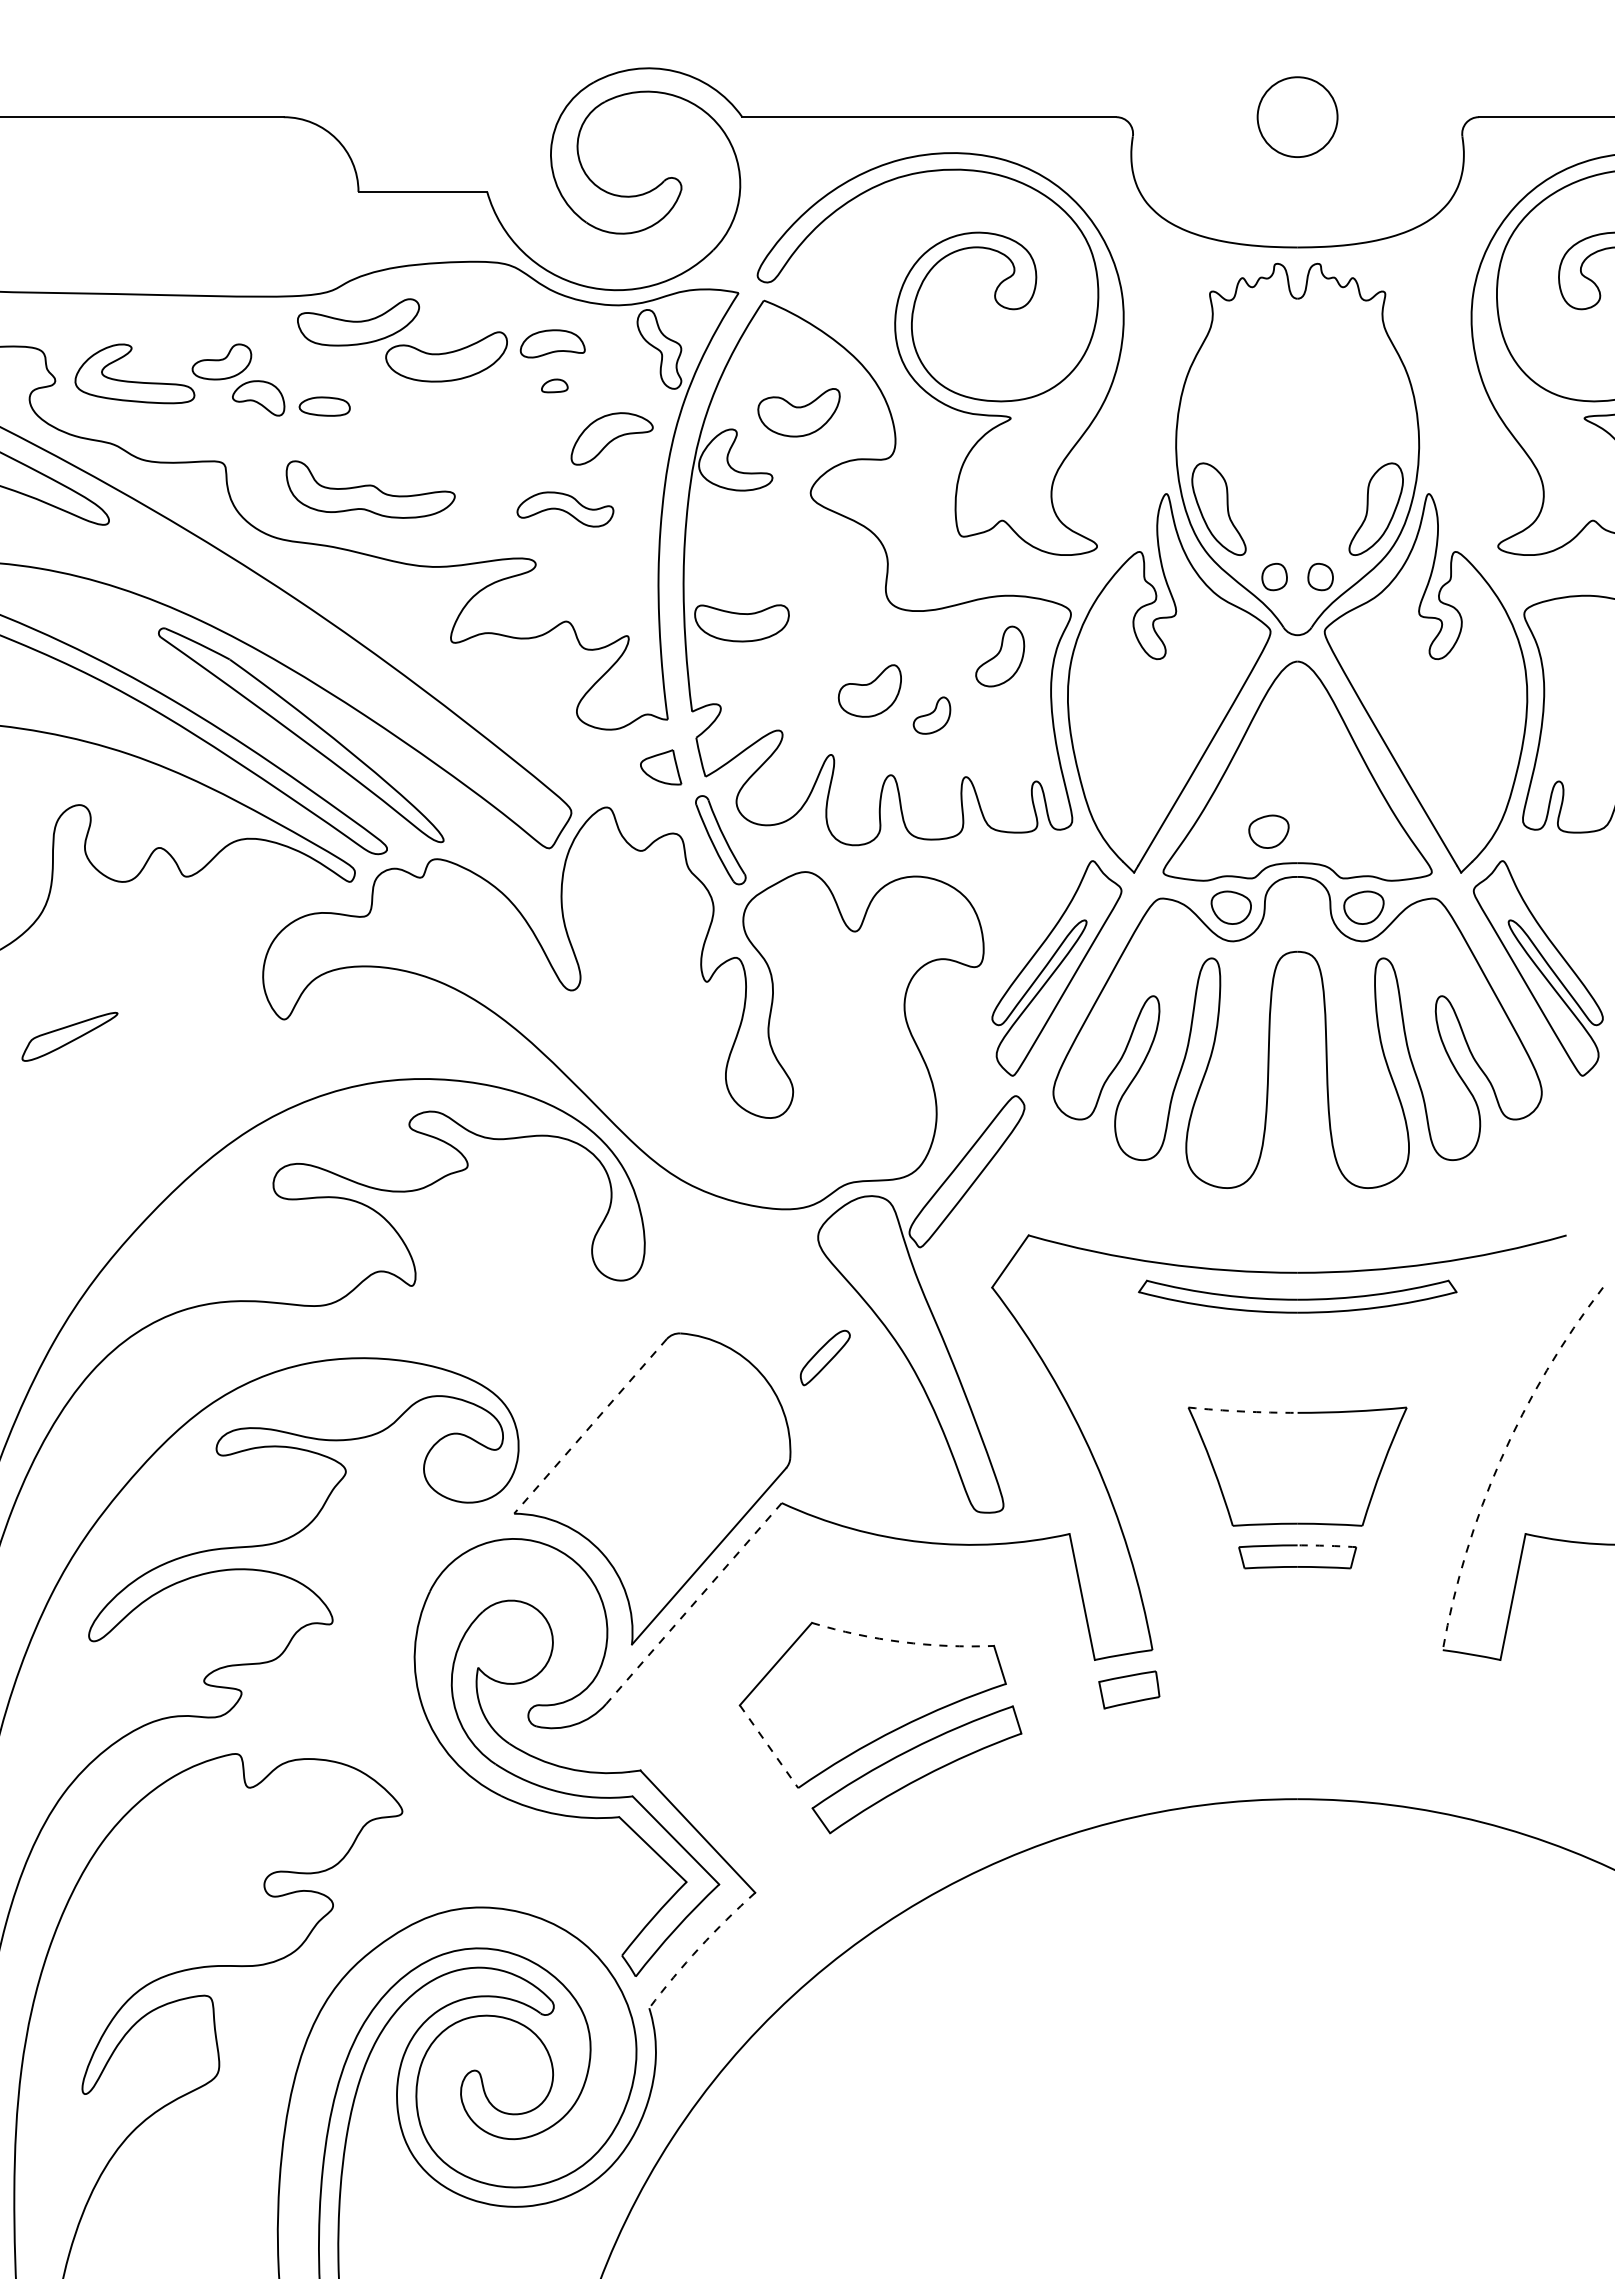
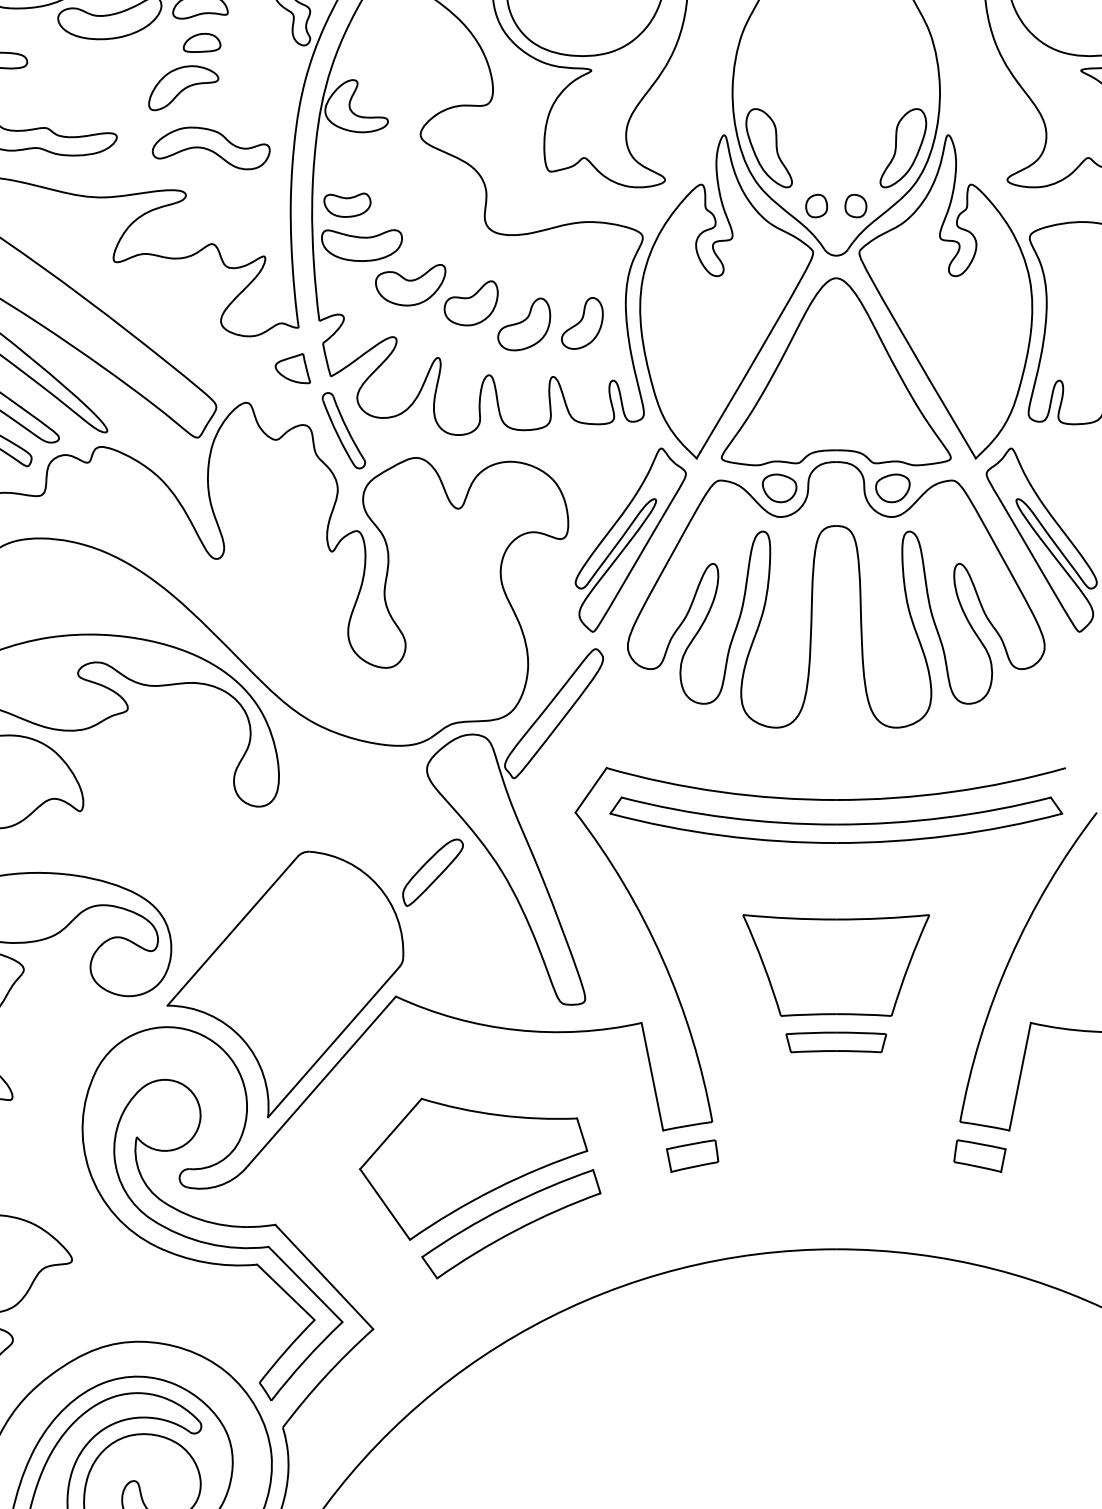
part: (554, 385) -> (201, 42), size x1.67
part: (798, 412) -> (410, 285), moved
part: (611, 438) -> (183, 87), moved
part: (565, 509) -> (211, 148), size x1.43
part: (724, 575) -> (347, 204), added
part: (1000, 656) -> (582, 323), moved
part: (931, 715) -> (523, 324), size x1.67
part: (1268, 831) -> (811, 423), removed
part: (1297, 1296) -> (836, 820), size x1.67
part: (825, 1357) -> (433, 872), size x1.43
arc: (1242, 1411) -> (789, 918), dashed -> solid
line: (590, 1426) -> (232, 931), dashed -> solid
arc: (1501, 1459) -> (1010, 959), dashed -> solid
arc: (1326, 1545) -> (860, 1032), dashed -> solid
line: (693, 1603) -> (320, 1082), dashed -> solid
arc: (902, 1642) -> (498, 1115), dashed -> solid
part: (1465, 1689) -> (979, 1155), added
line: (769, 1746) -> (385, 1204), dashed -> solid
arc: (699, 1947) -> (325, 1375), dashed -> solid

